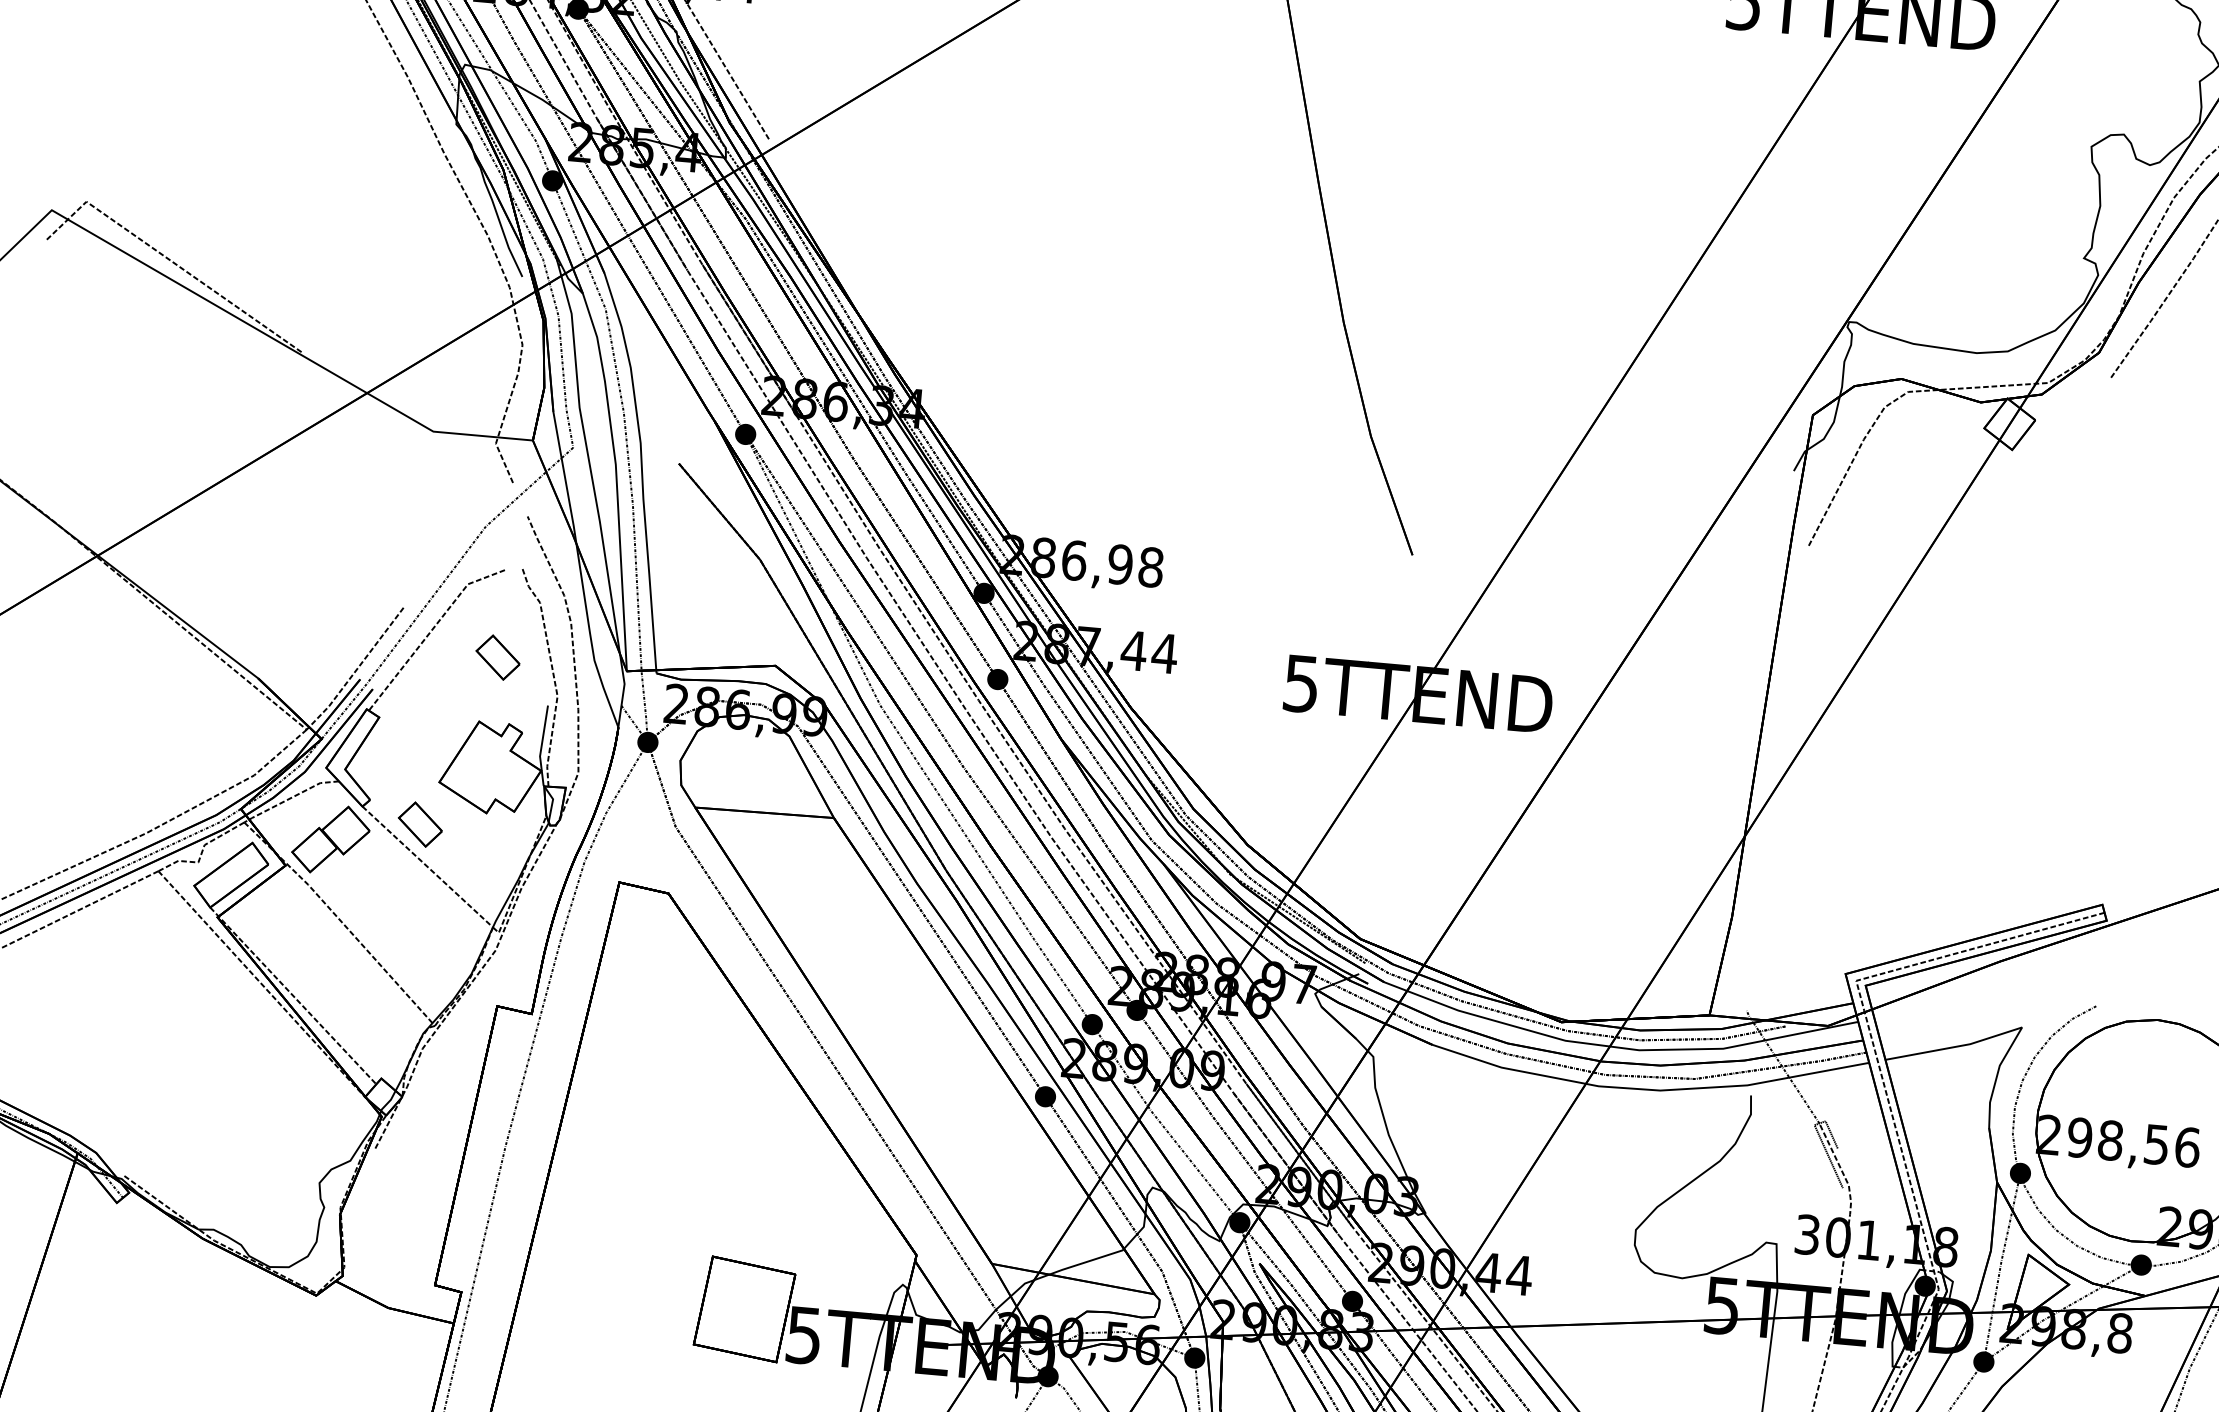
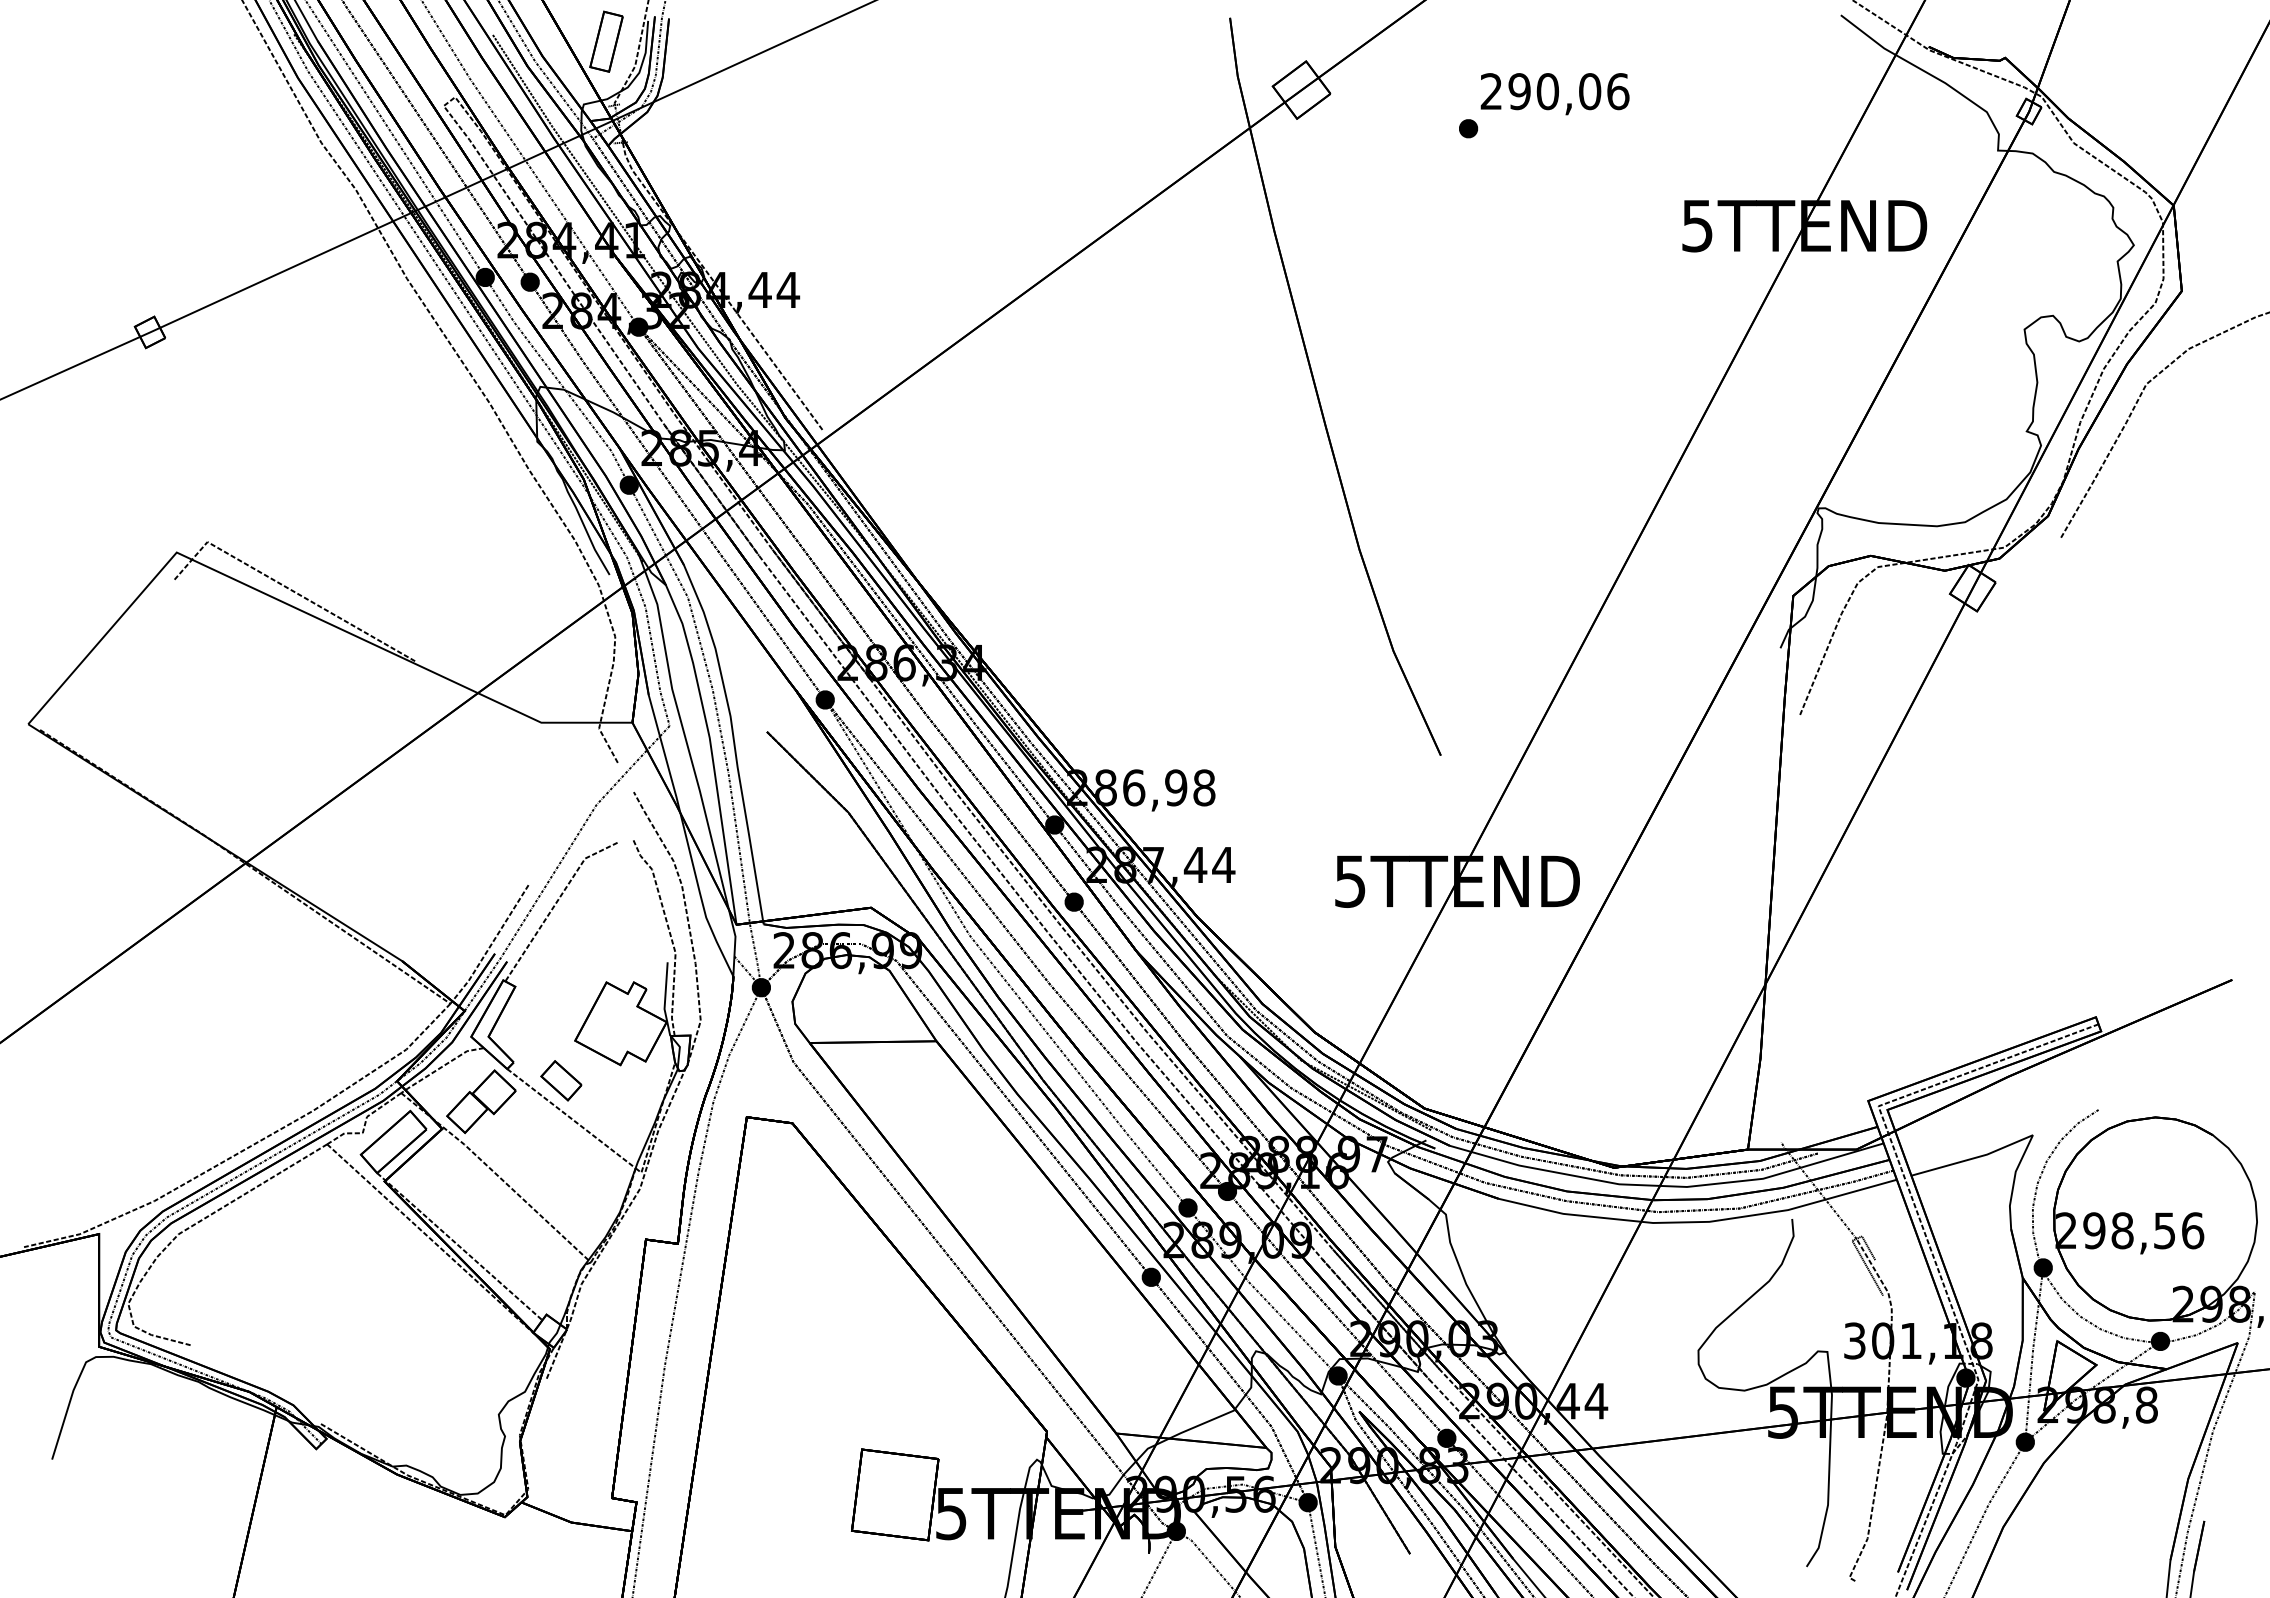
part: (498, 657) -> (618, 922), removed

